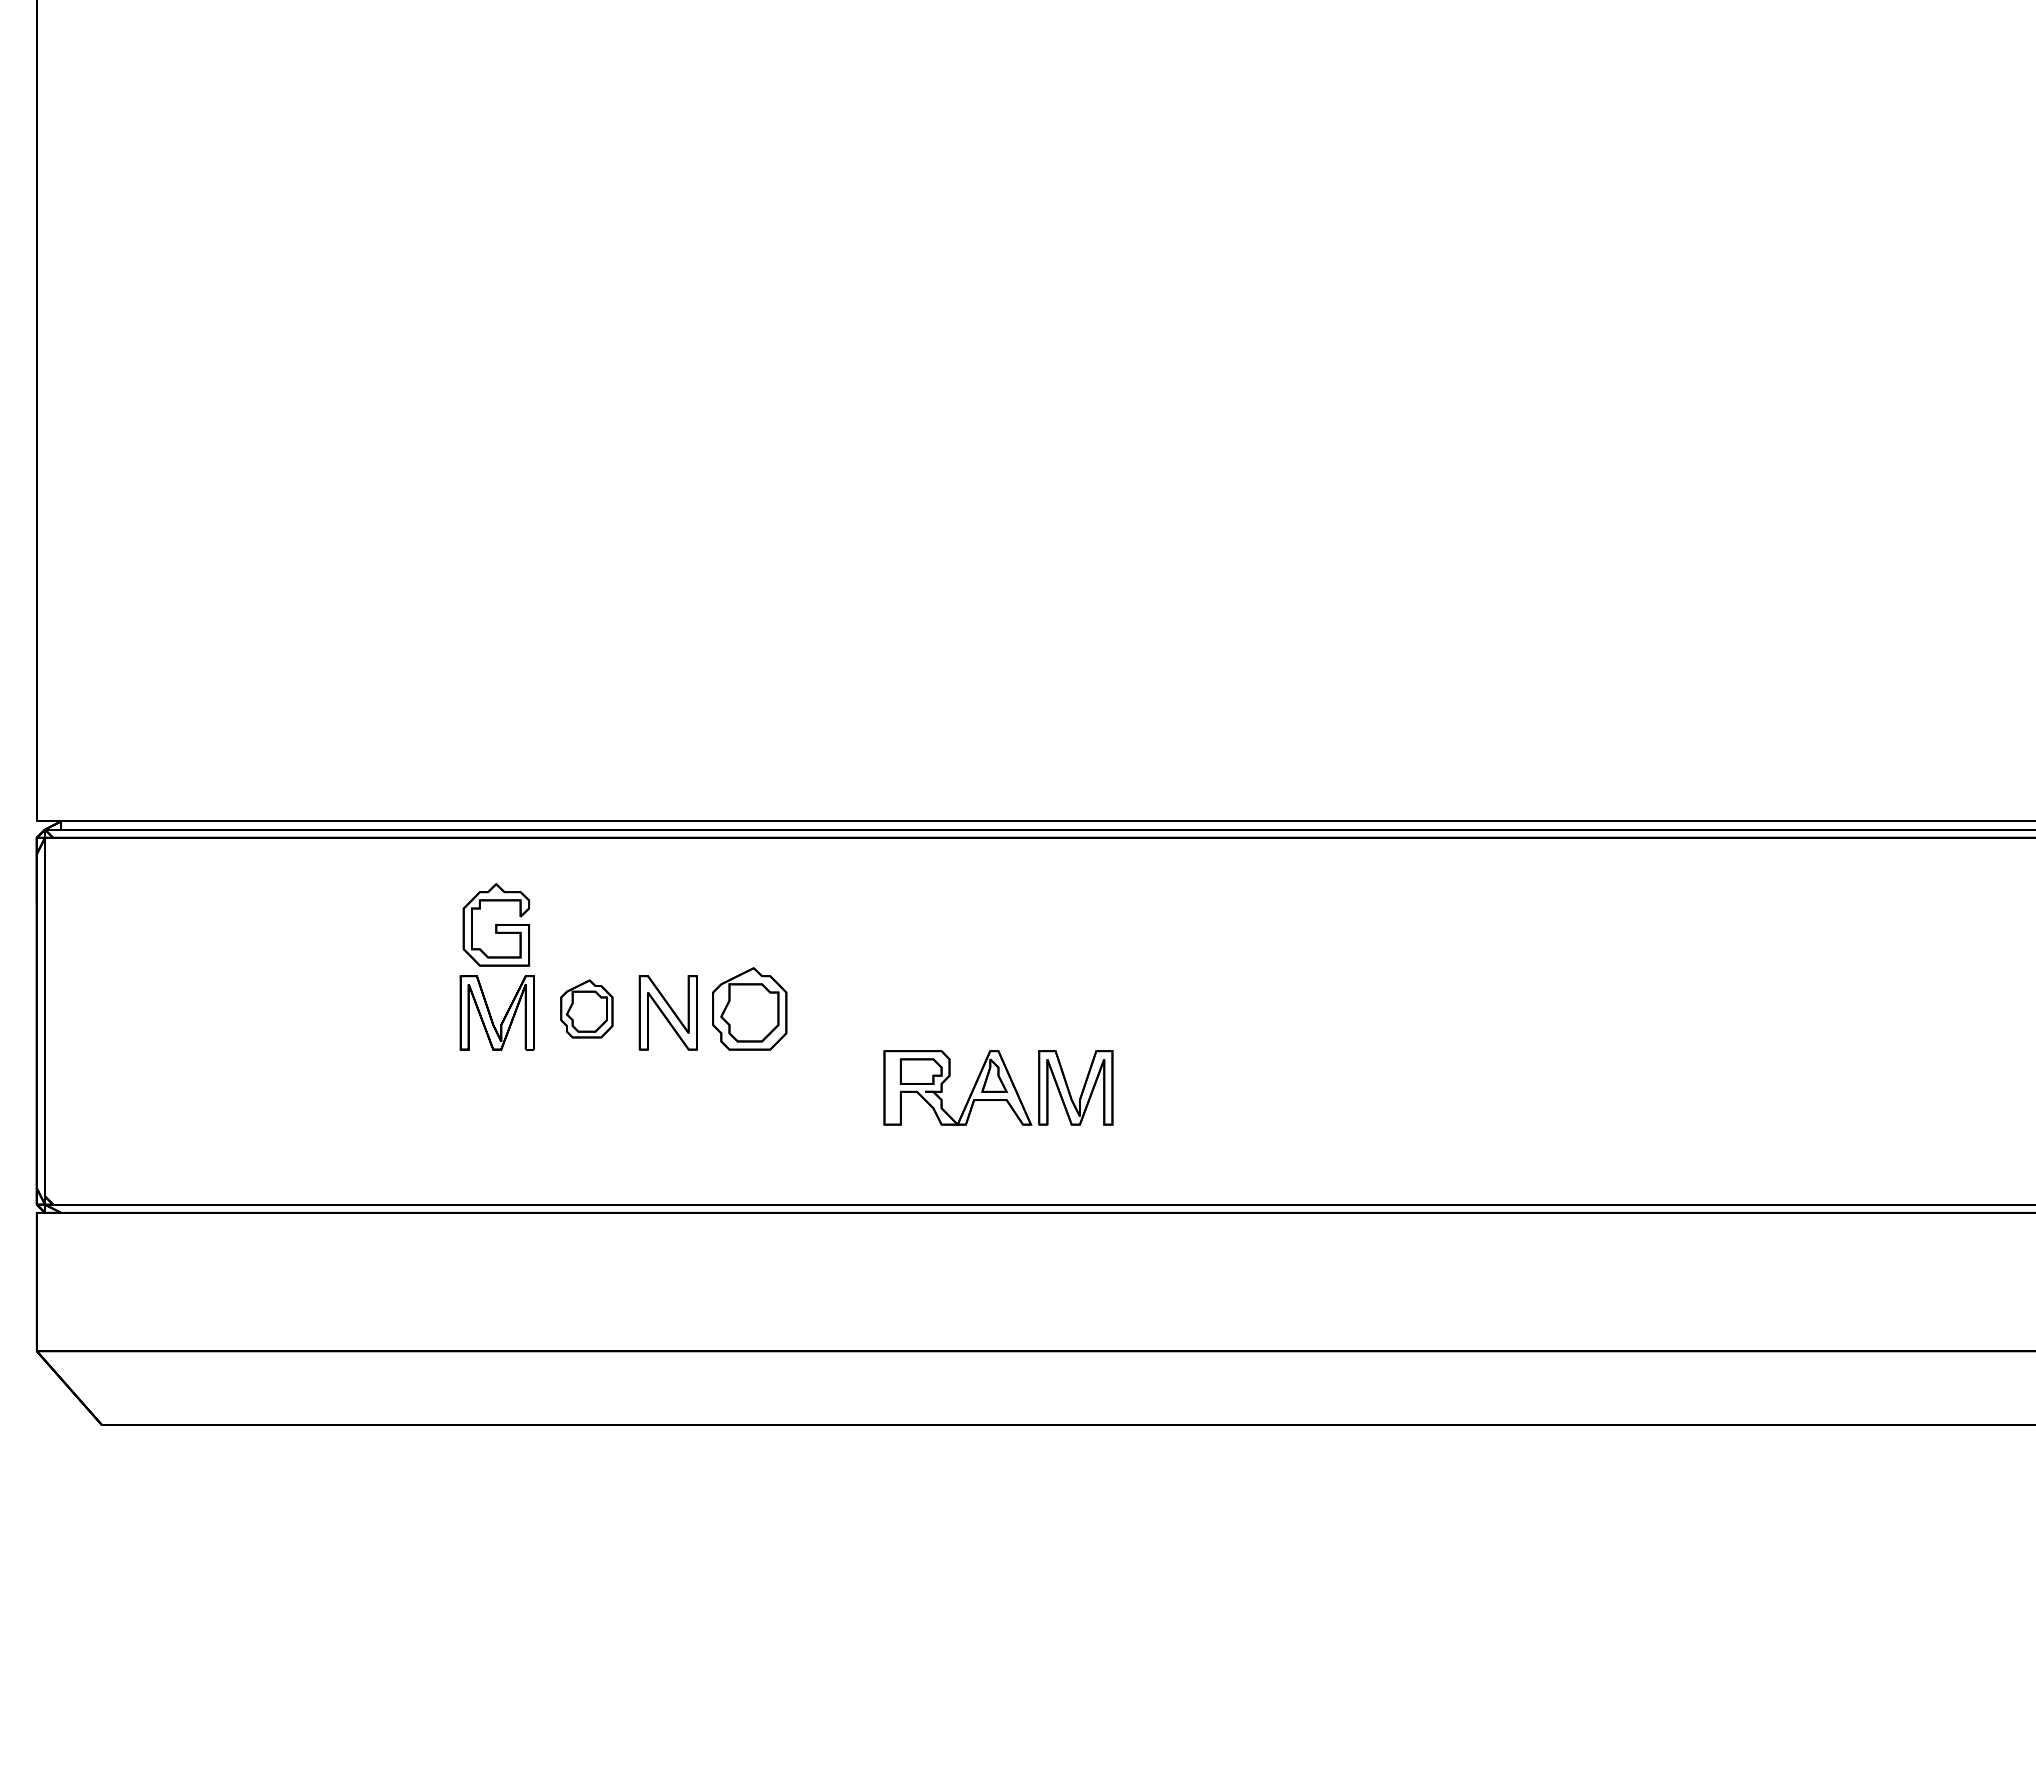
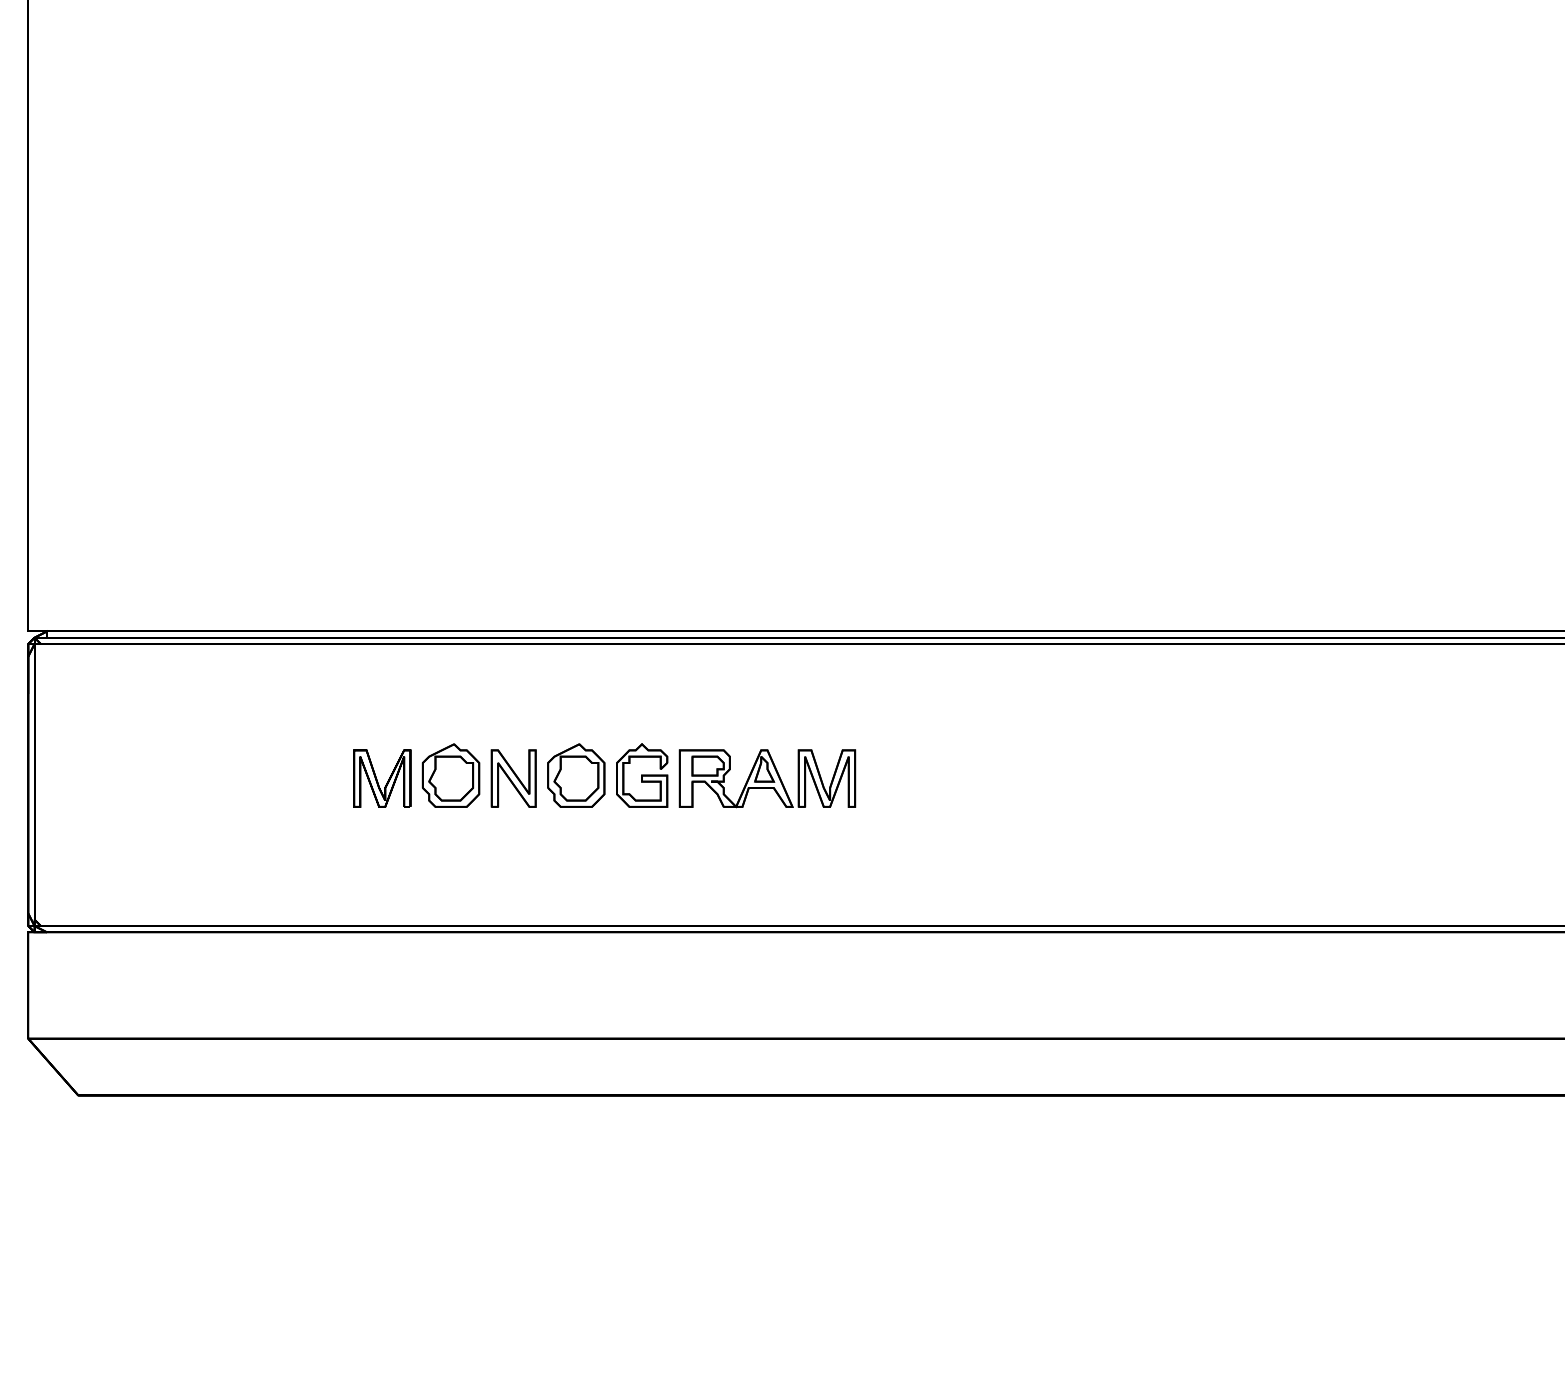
part: (495, 924) -> (641, 775), moved
part: (586, 1008) -> (450, 775), size x1.43
part: (998, 1087) -> (767, 778), moved

